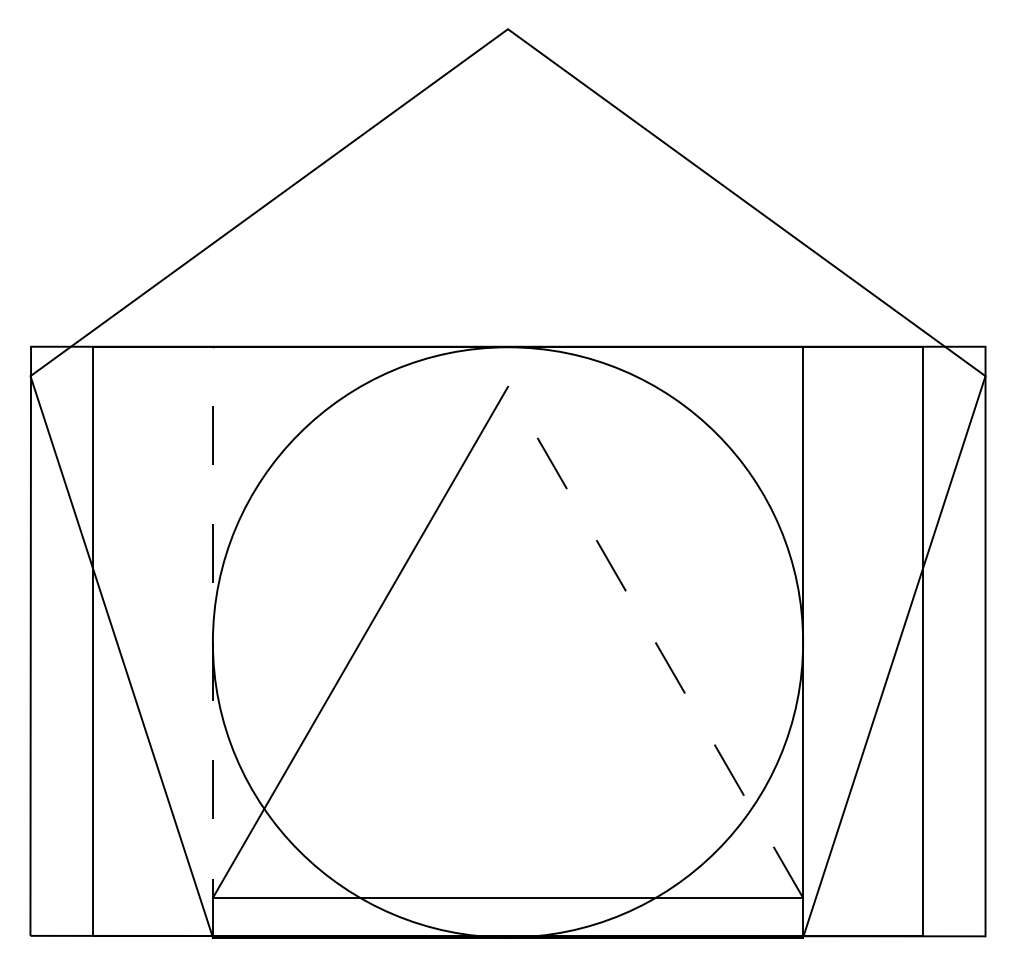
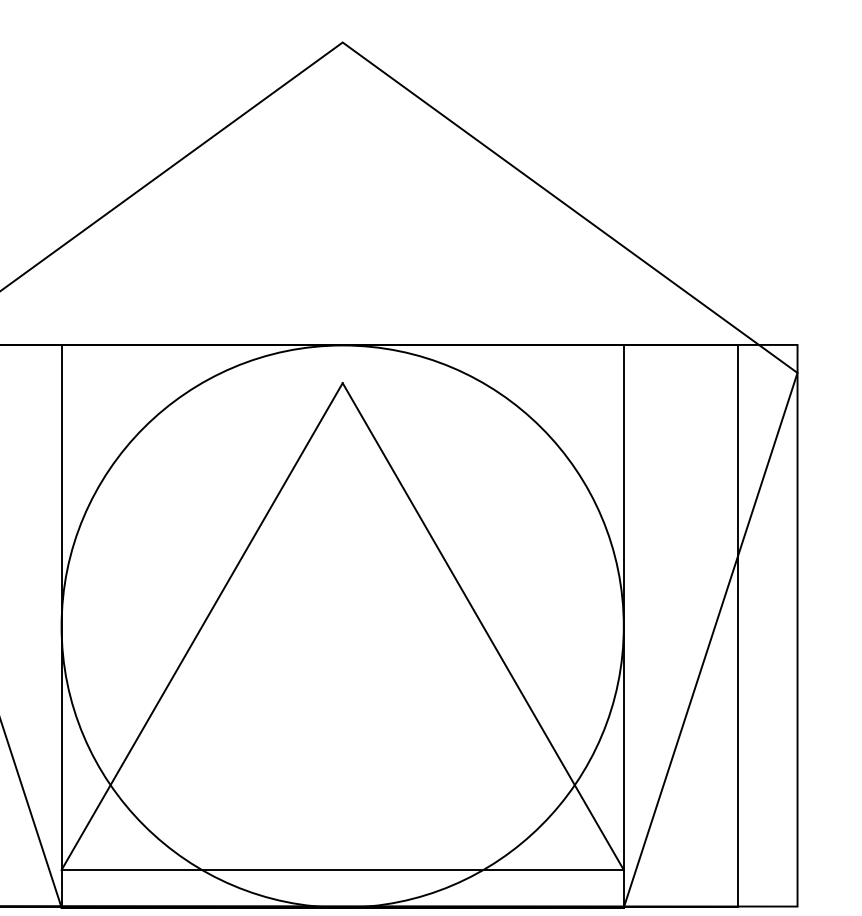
line: (212, 641) -> (61, 625), dashed -> solid
line: (655, 641) -> (483, 625), dashed -> solid

